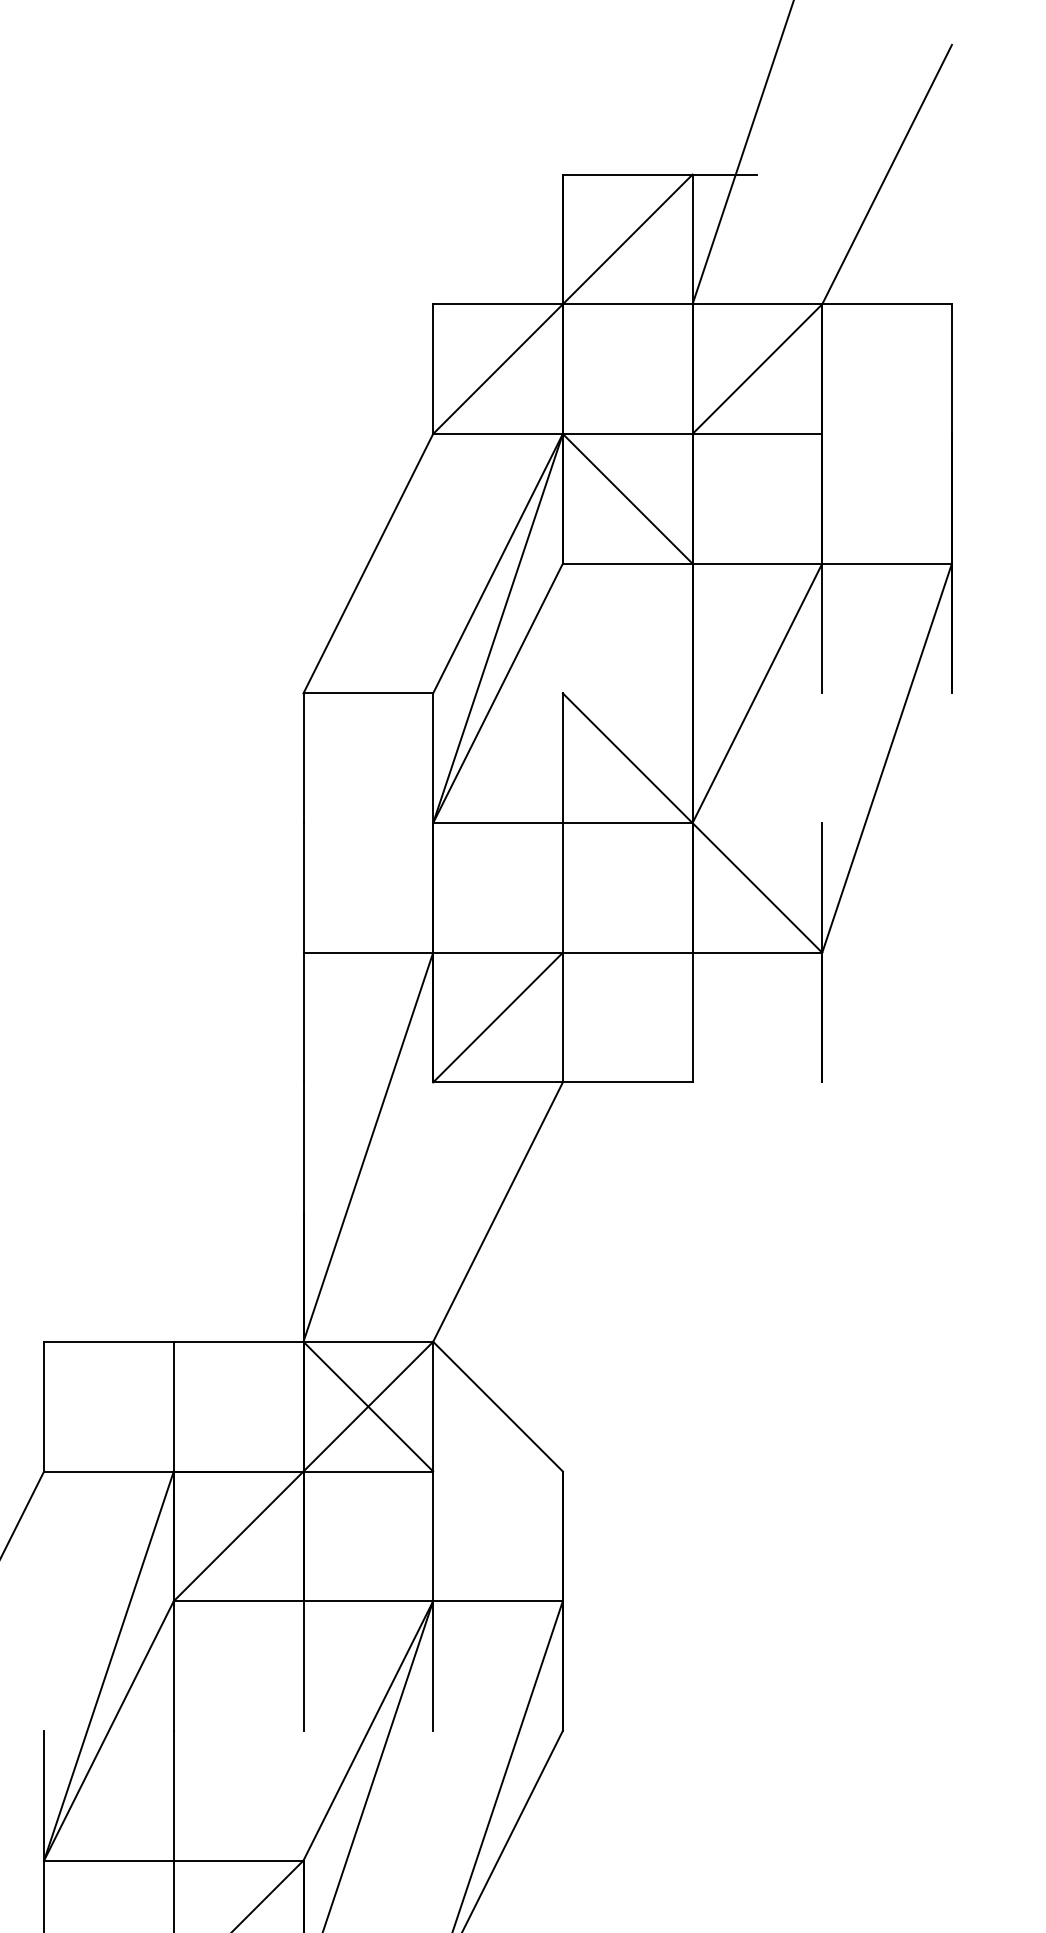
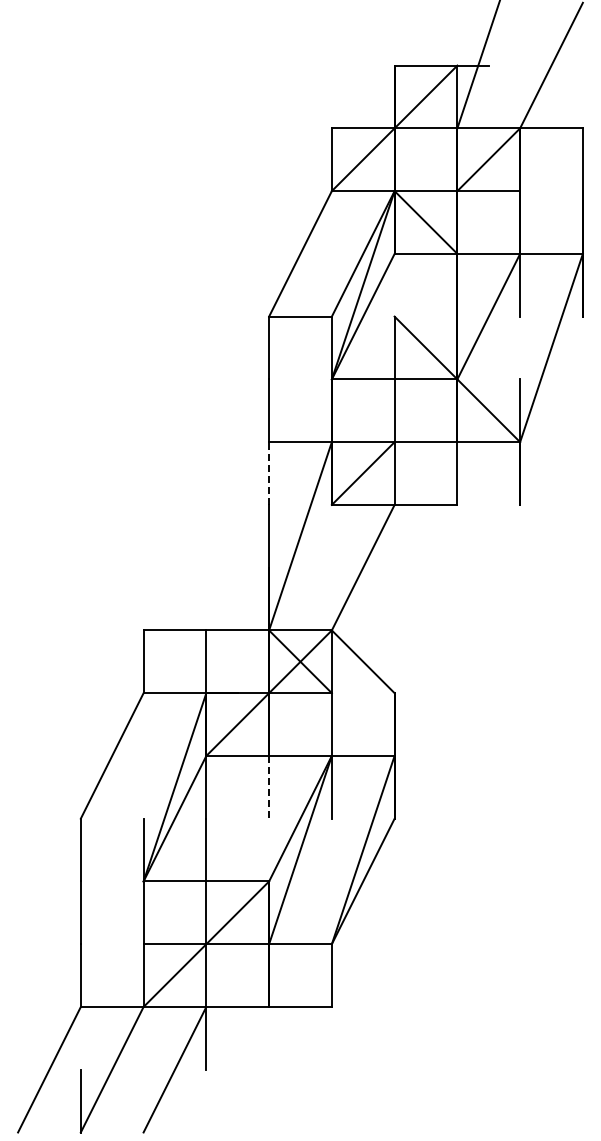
line: (304, 1017) -> (269, 473), solid -> dashed
line: (304, 1666) -> (269, 787), solid -> dashed

